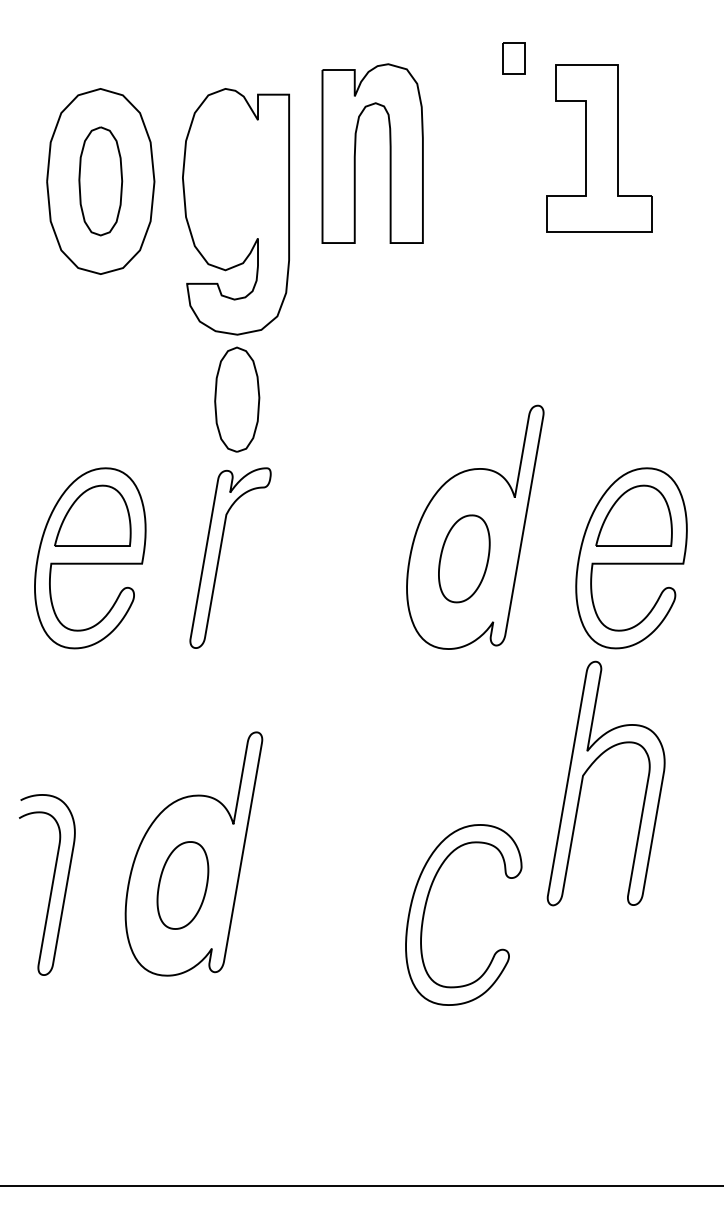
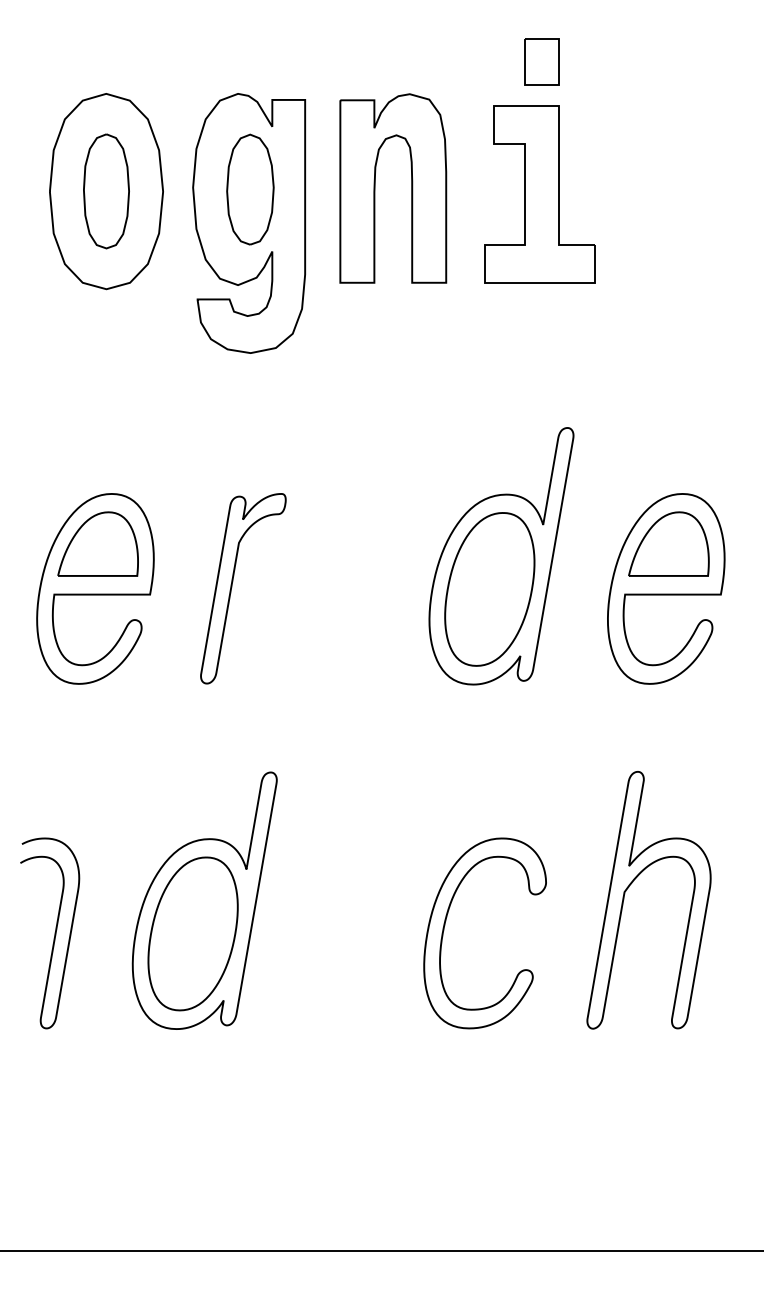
part: (513, 58) -> (541, 61), size x1.43
part: (599, 148) -> (539, 194), moved
part: (355, 153) -> (375, 188), moved
part: (237, 399) -> (250, 189), moved
part: (464, 558) -> (490, 589), size x1.67
part: (588, 770) -> (630, 886), moved
part: (182, 885) -> (192, 933), size x1.67
part: (426, 906) -> (445, 924), moved

